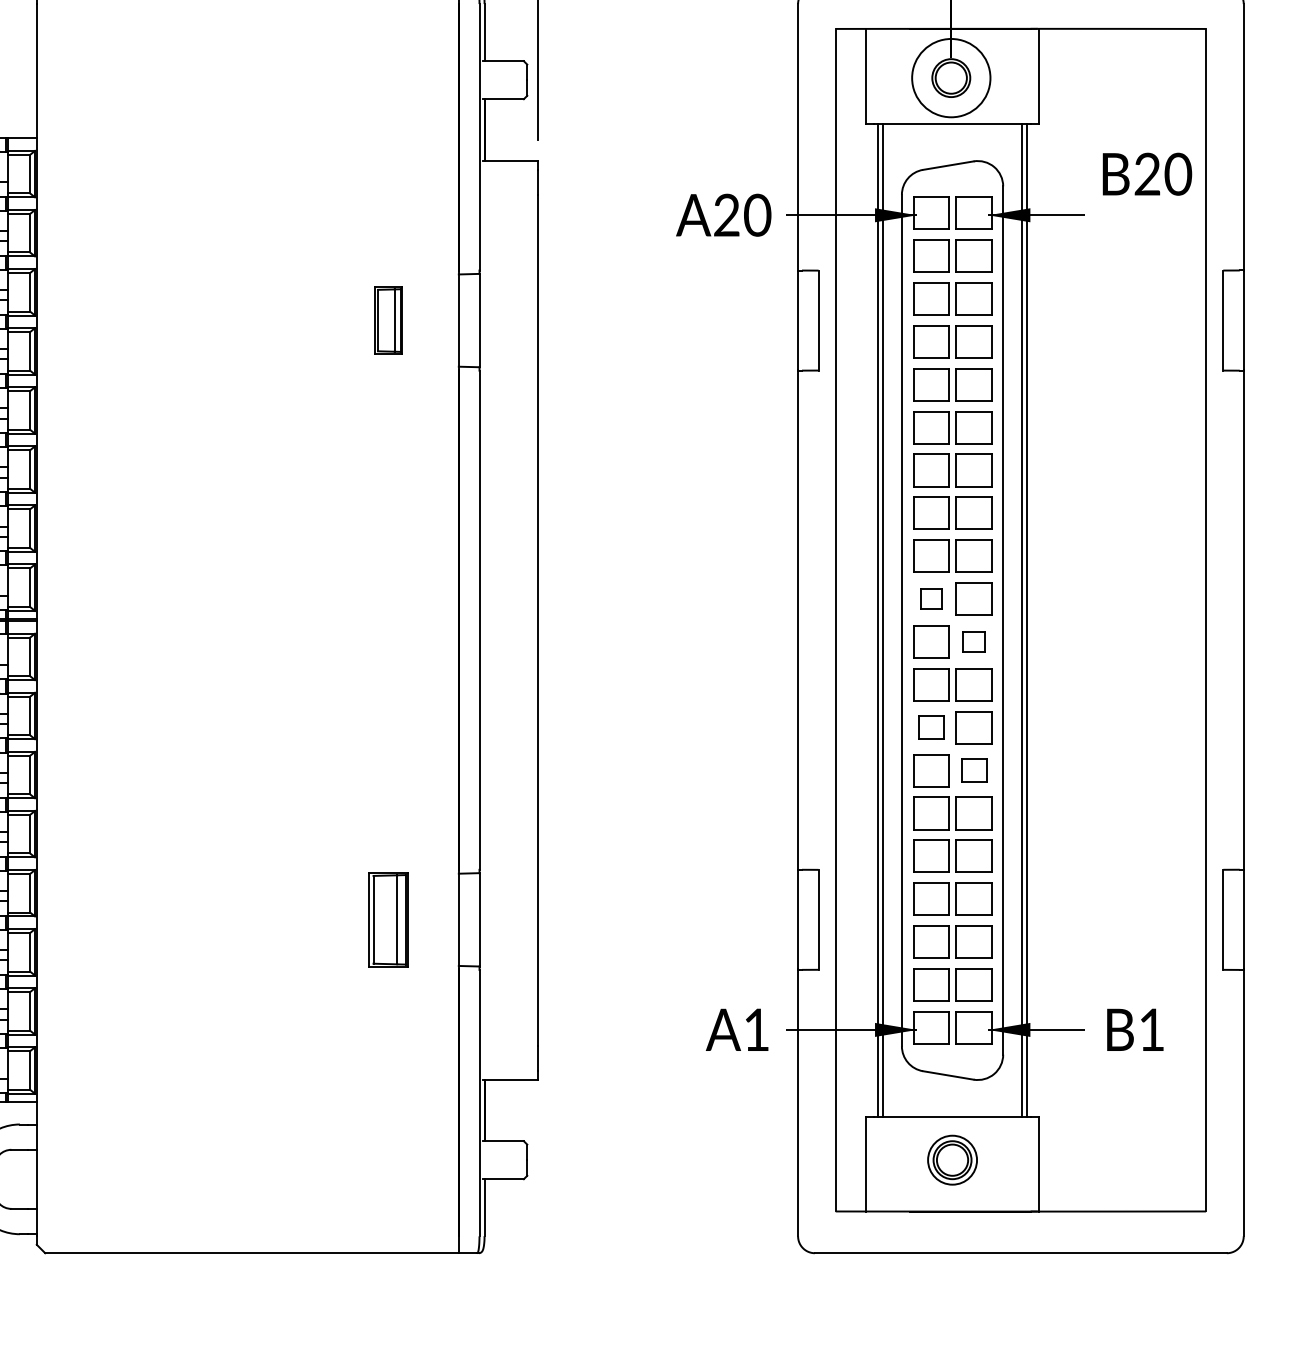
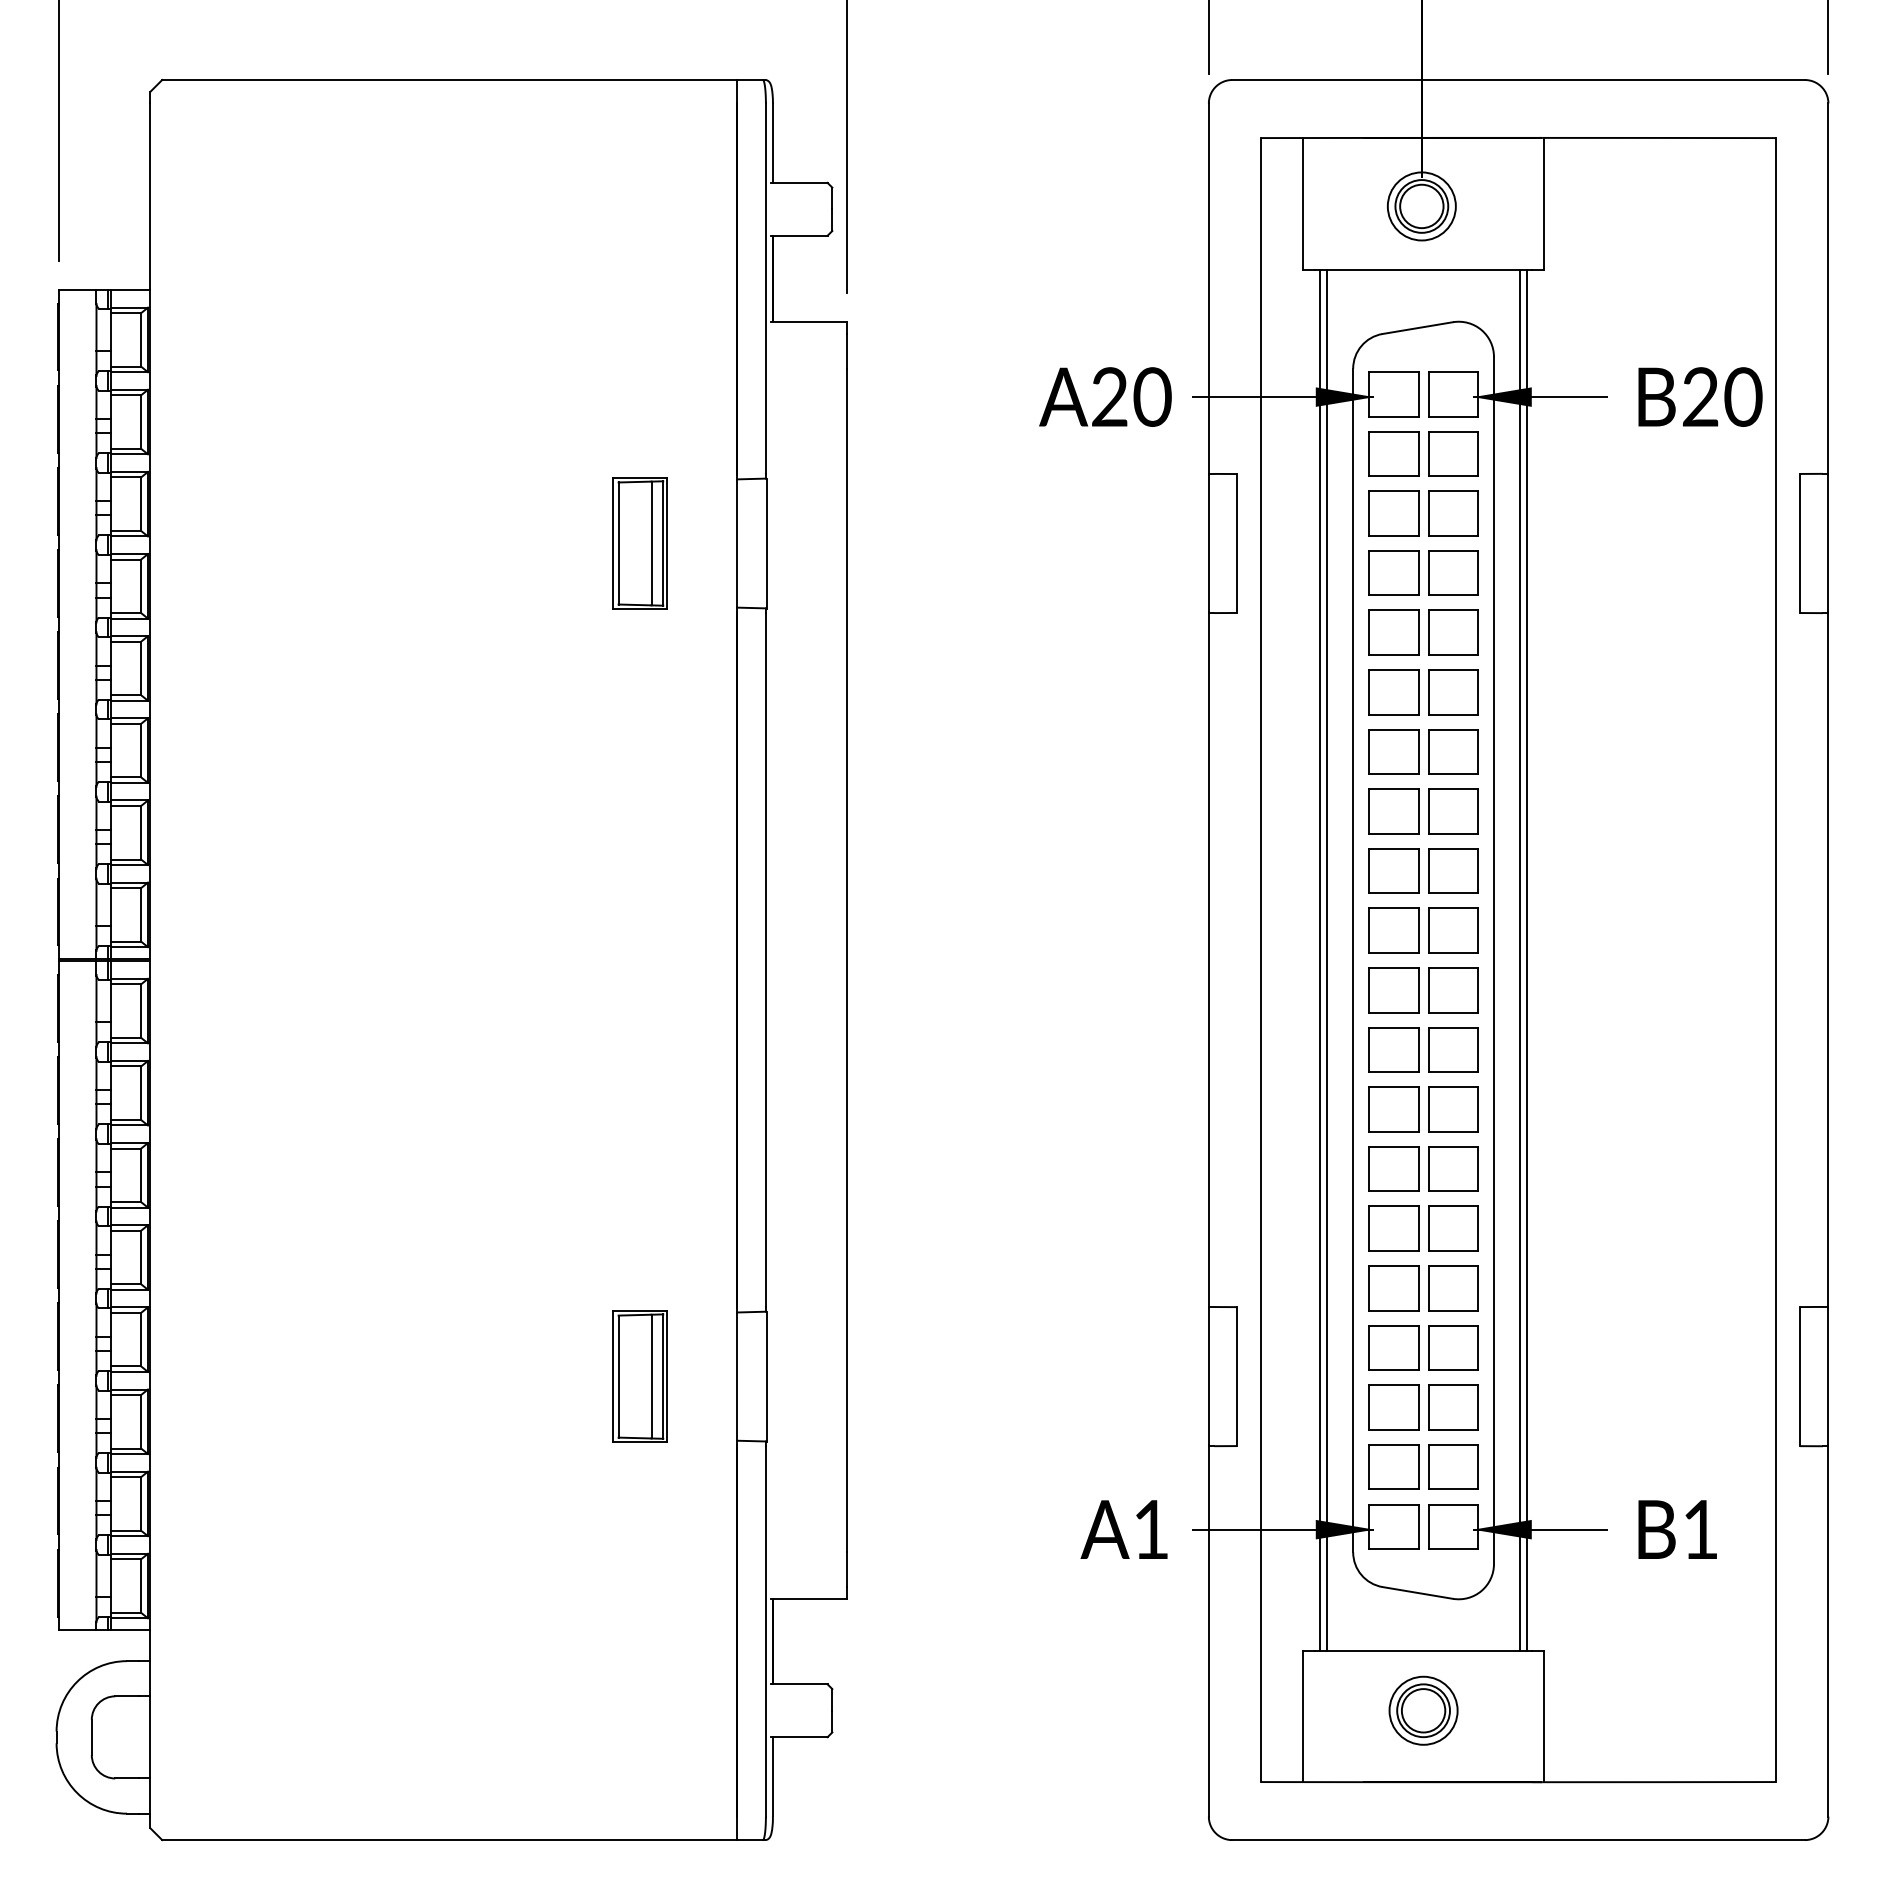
circle: (951, 78) -> (1421, 206), size x0.62
text: (1147, 173) -> (1700, 396), moved
part: (388, 320) -> (639, 543), size x1.43
part: (930, 598) -> (1393, 930), size x1.67
part: (974, 642) -> (1453, 990), size x1.67
part: (930, 727) -> (1393, 1109), size x1.43
part: (974, 770) -> (1453, 1168), size x1.43

